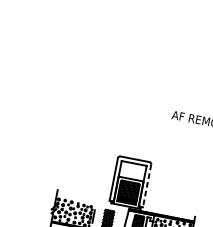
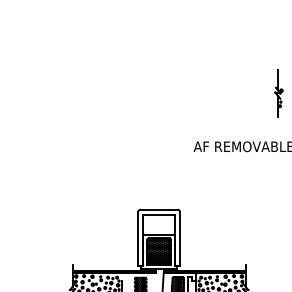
line: (147, 186) -> (180, 239), dashed -> solid
hatch: (90, 201) -> (114, 271), added

